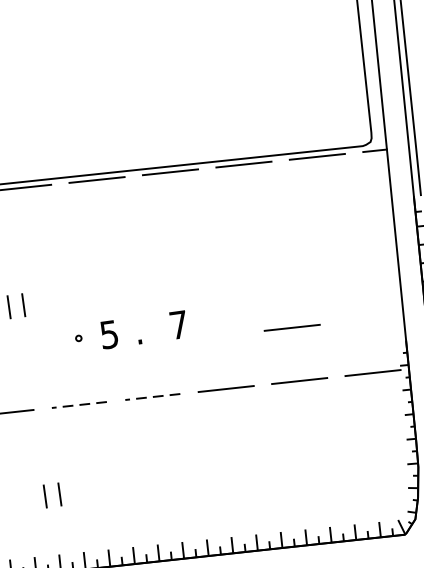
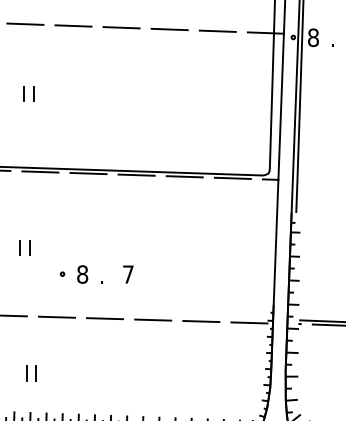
line: (292, 327) -> (201, 286), removed
text: (109, 334) -> (82, 274), 5 -> 8
line: (151, 396) -> (104, 318), dashed -> solid
line: (78, 405) -> (56, 317), dashed -> solid

